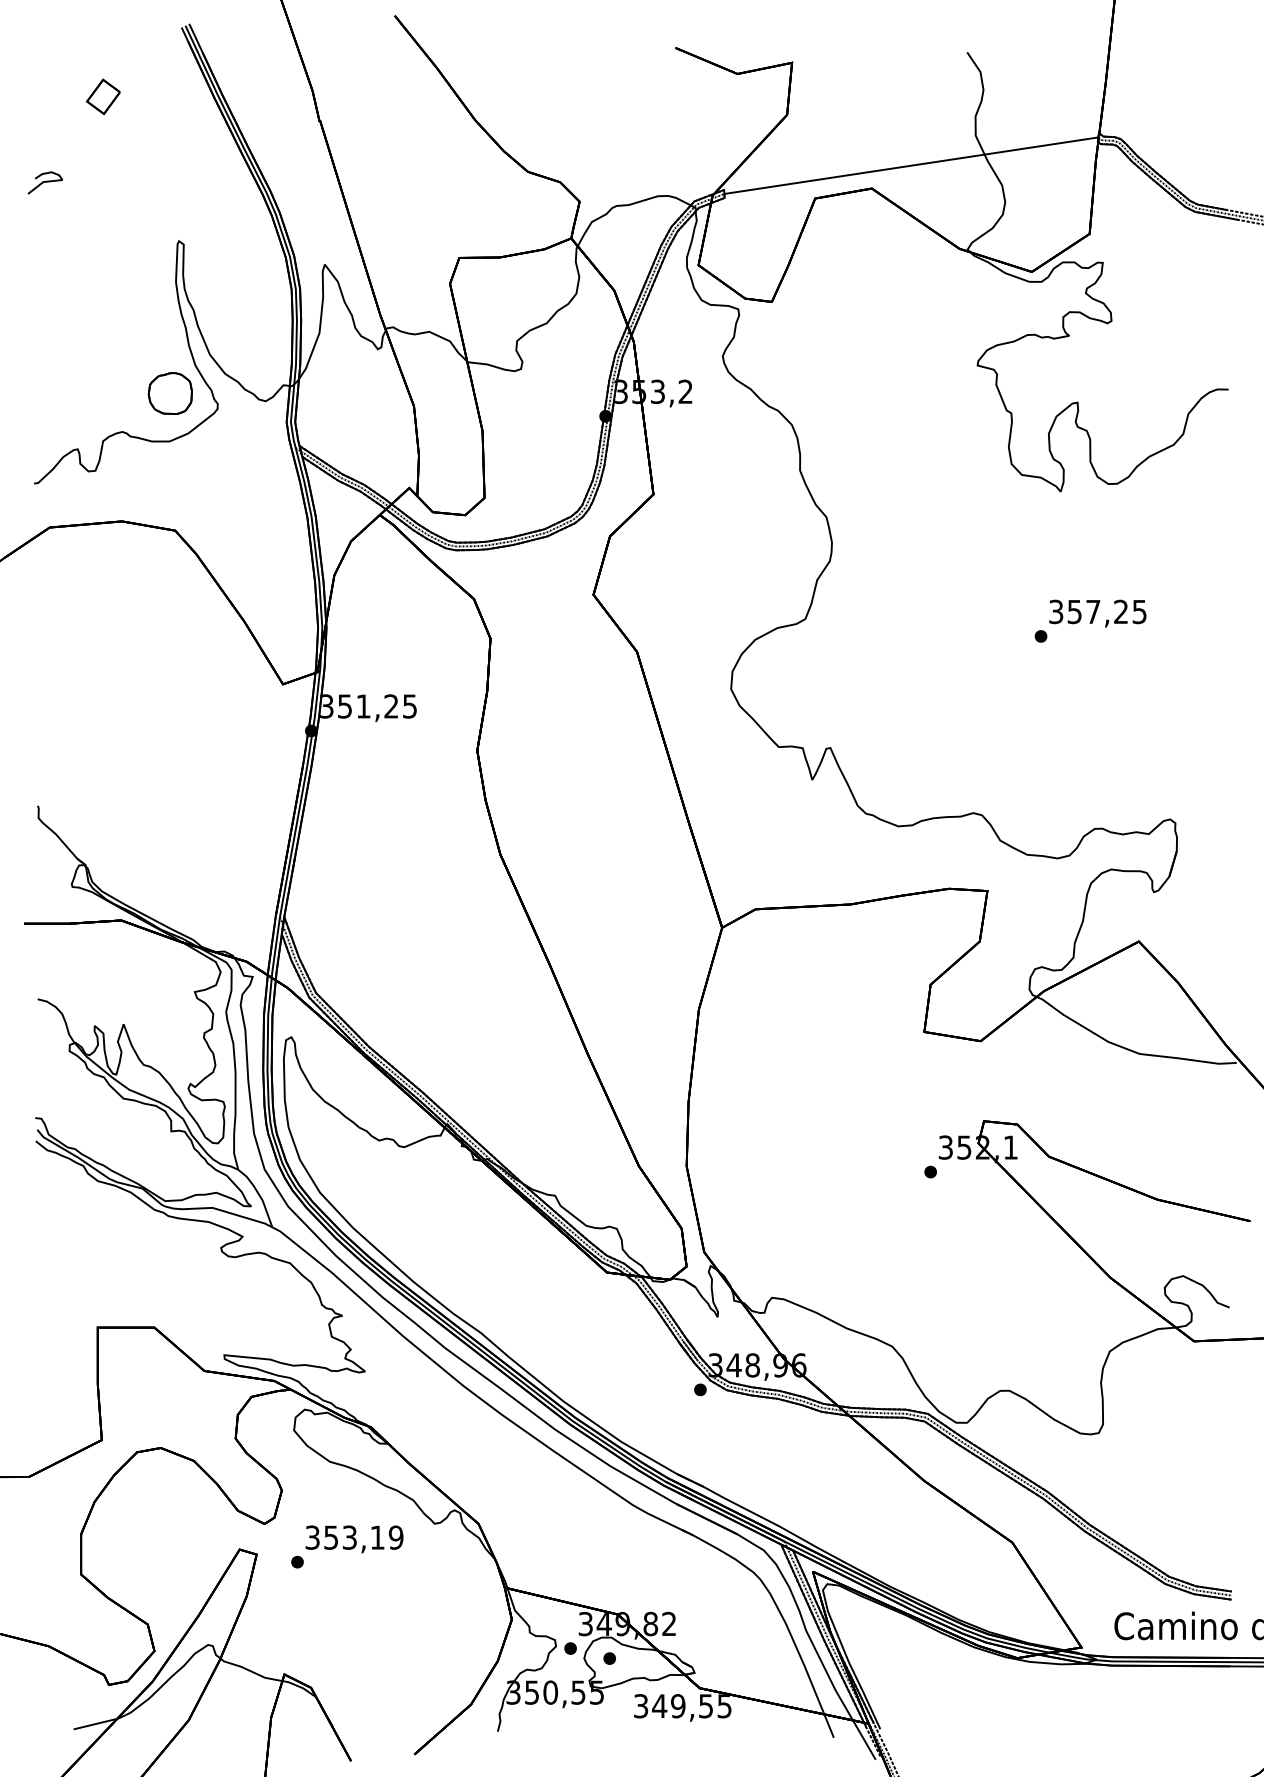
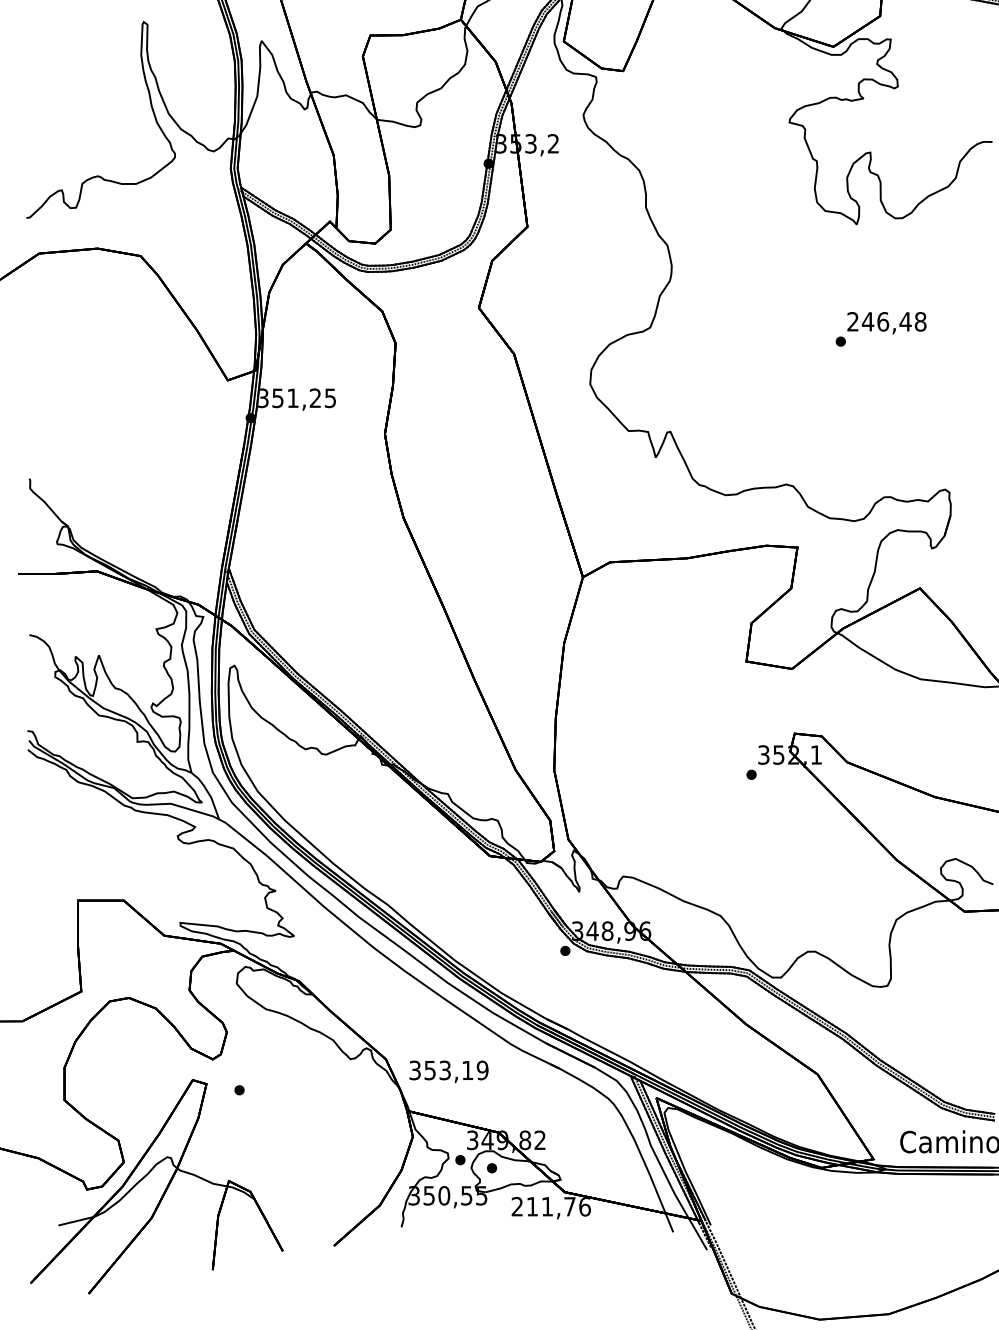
part: (169, 393) -> (136, 145), removed
text: (1097, 611) -> (886, 321), 357,25 -> 246,48
text: (354, 1539) -> (448, 1071), moved
text: (683, 1706) -> (551, 1206), 349,55 -> 211,76

